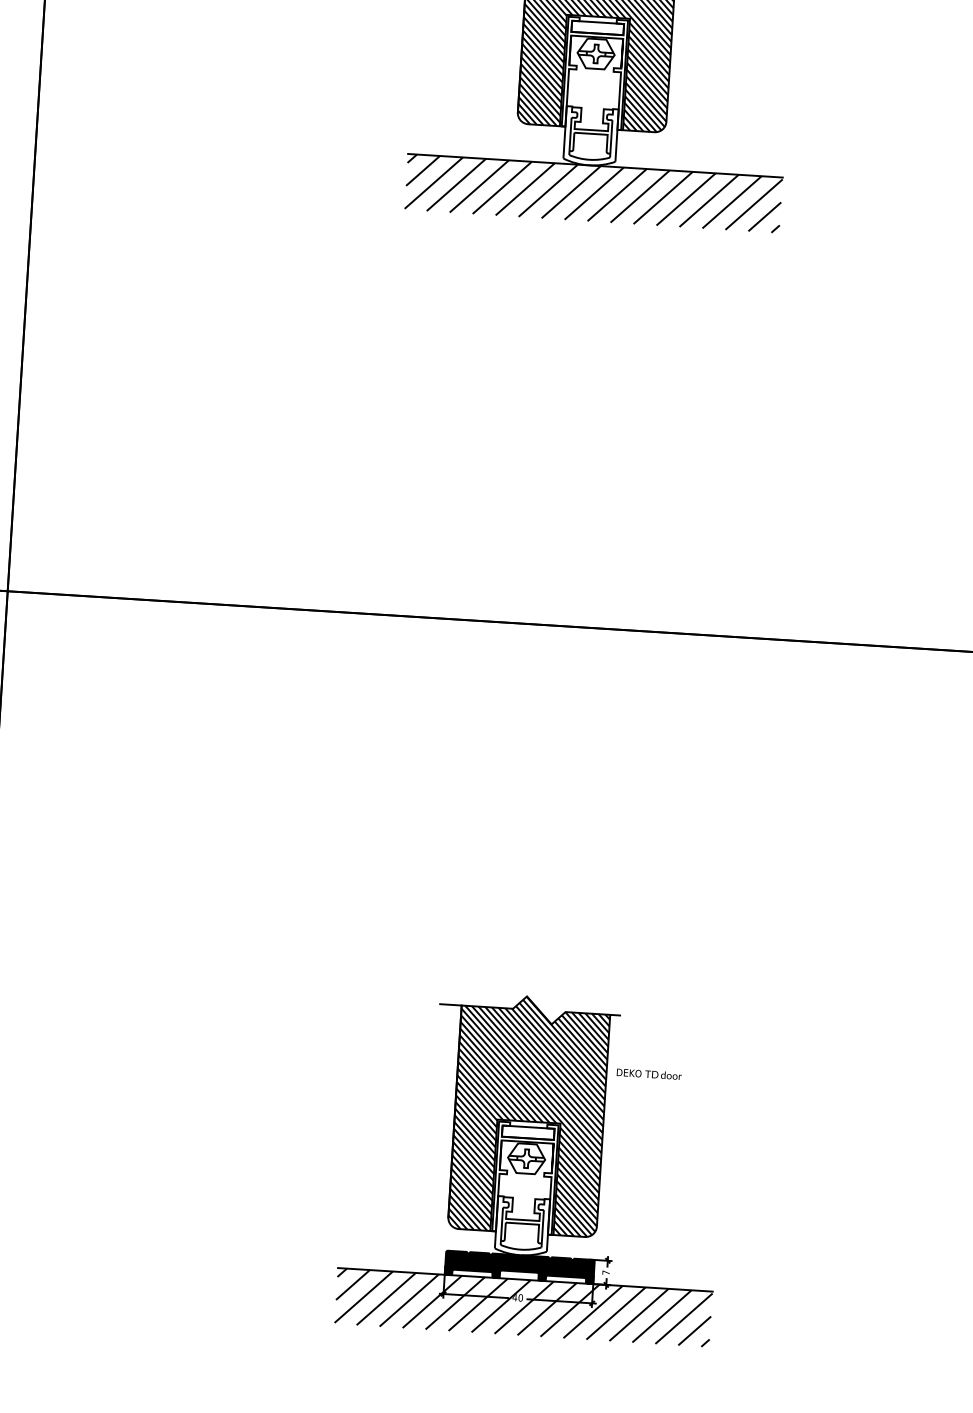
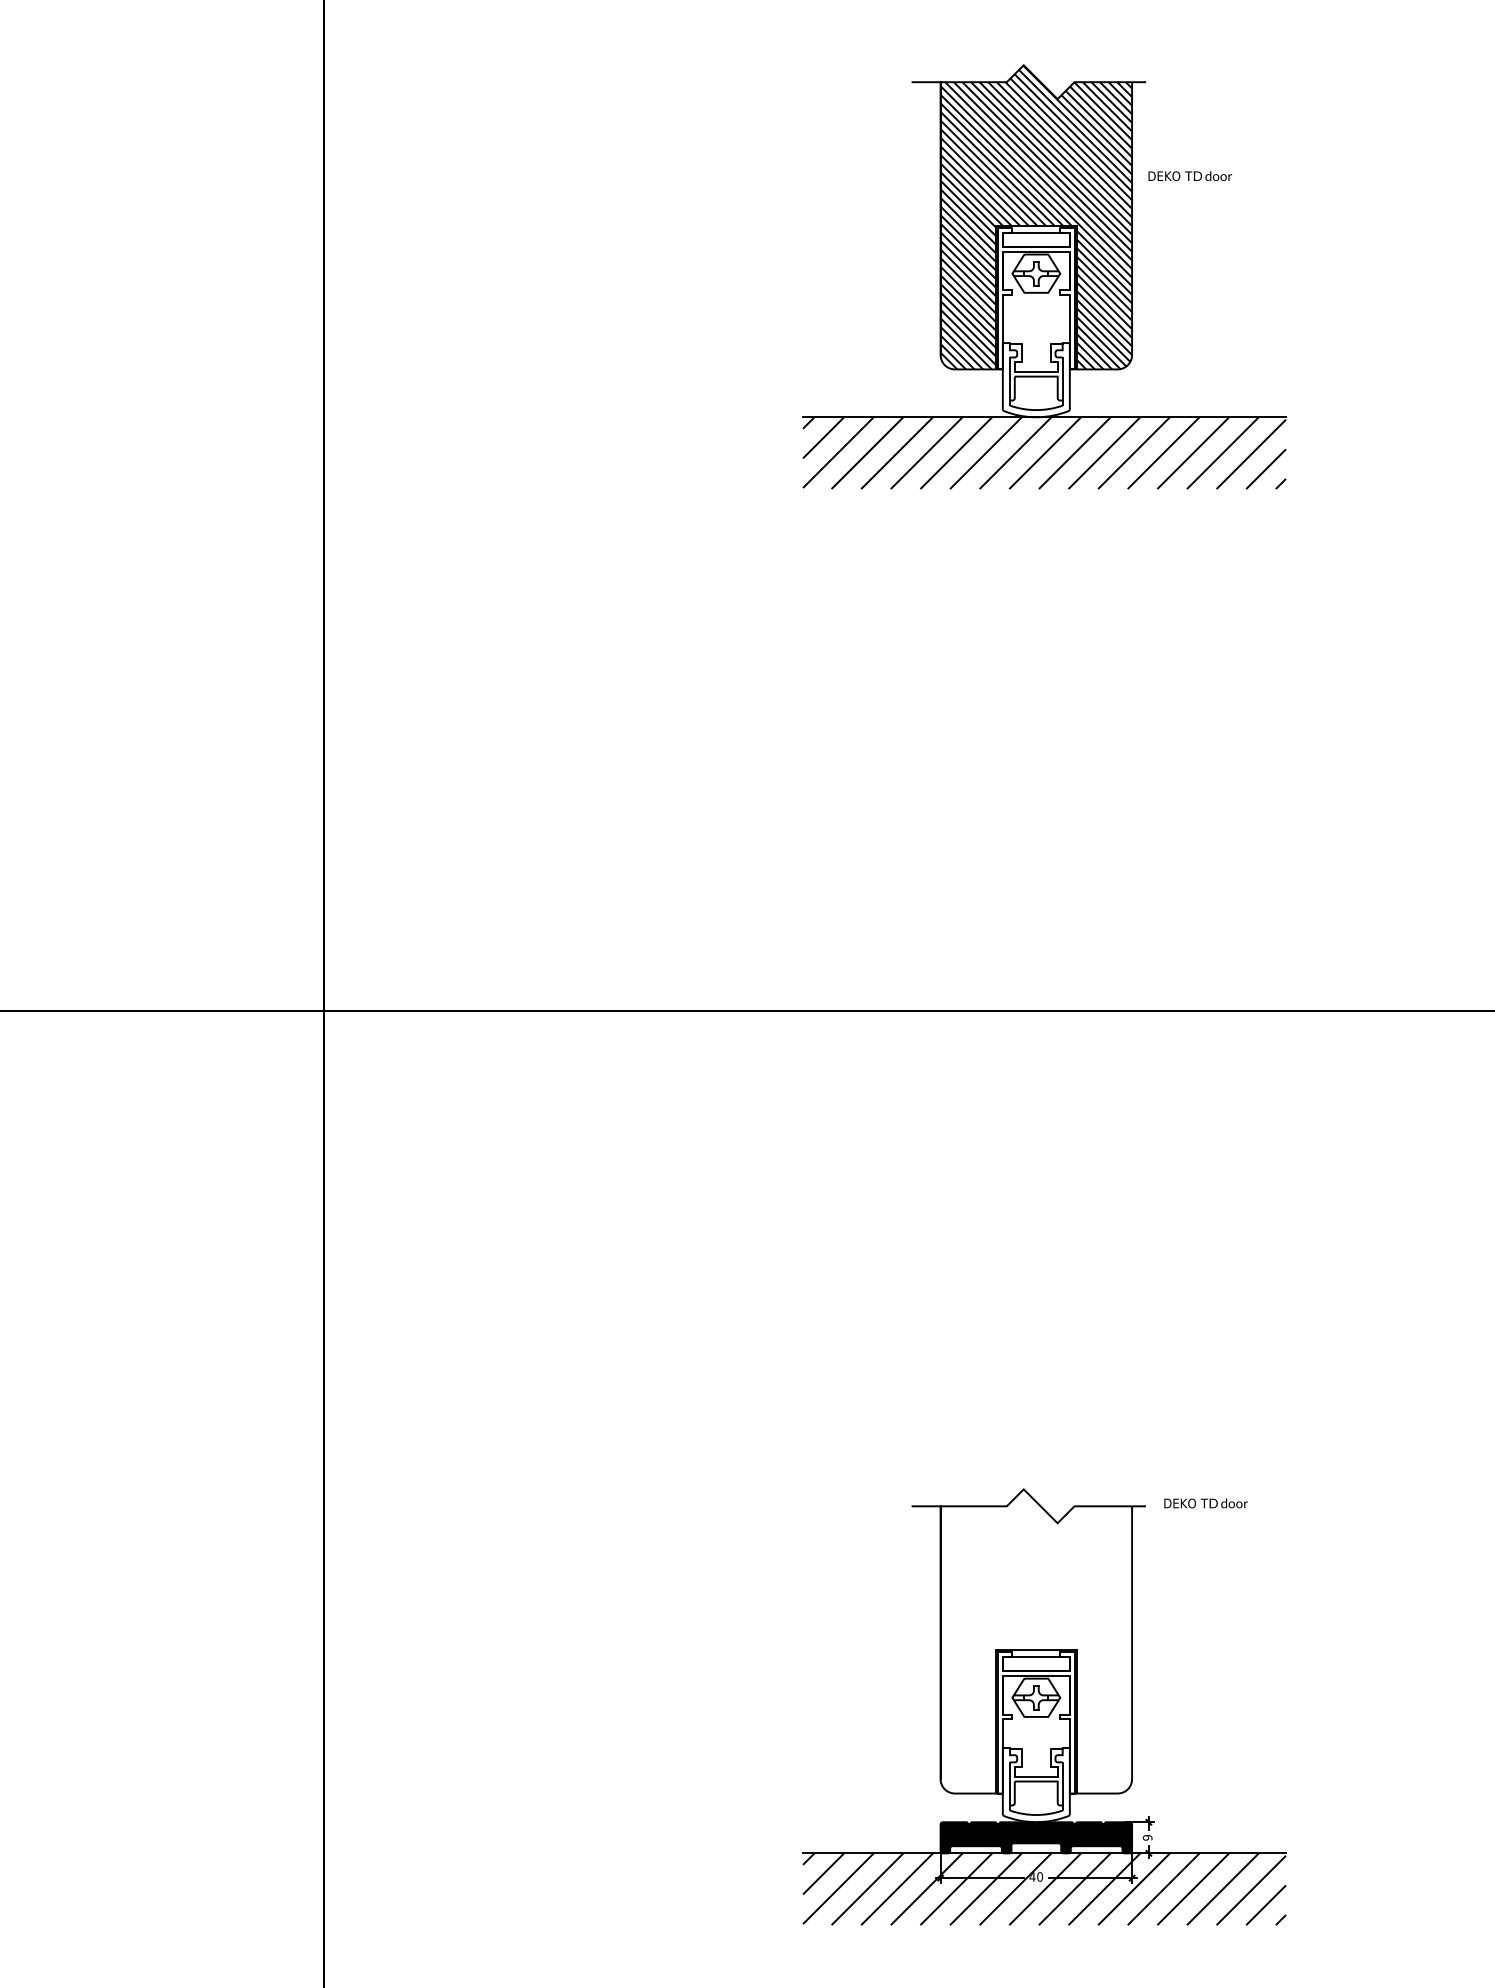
text: (648, 1074) -> (1205, 1503), moved
hatch: (529, 1115) -> (1036, 1641), removed
text: (606, 1272) -> (1147, 1837), 7 -> 9

